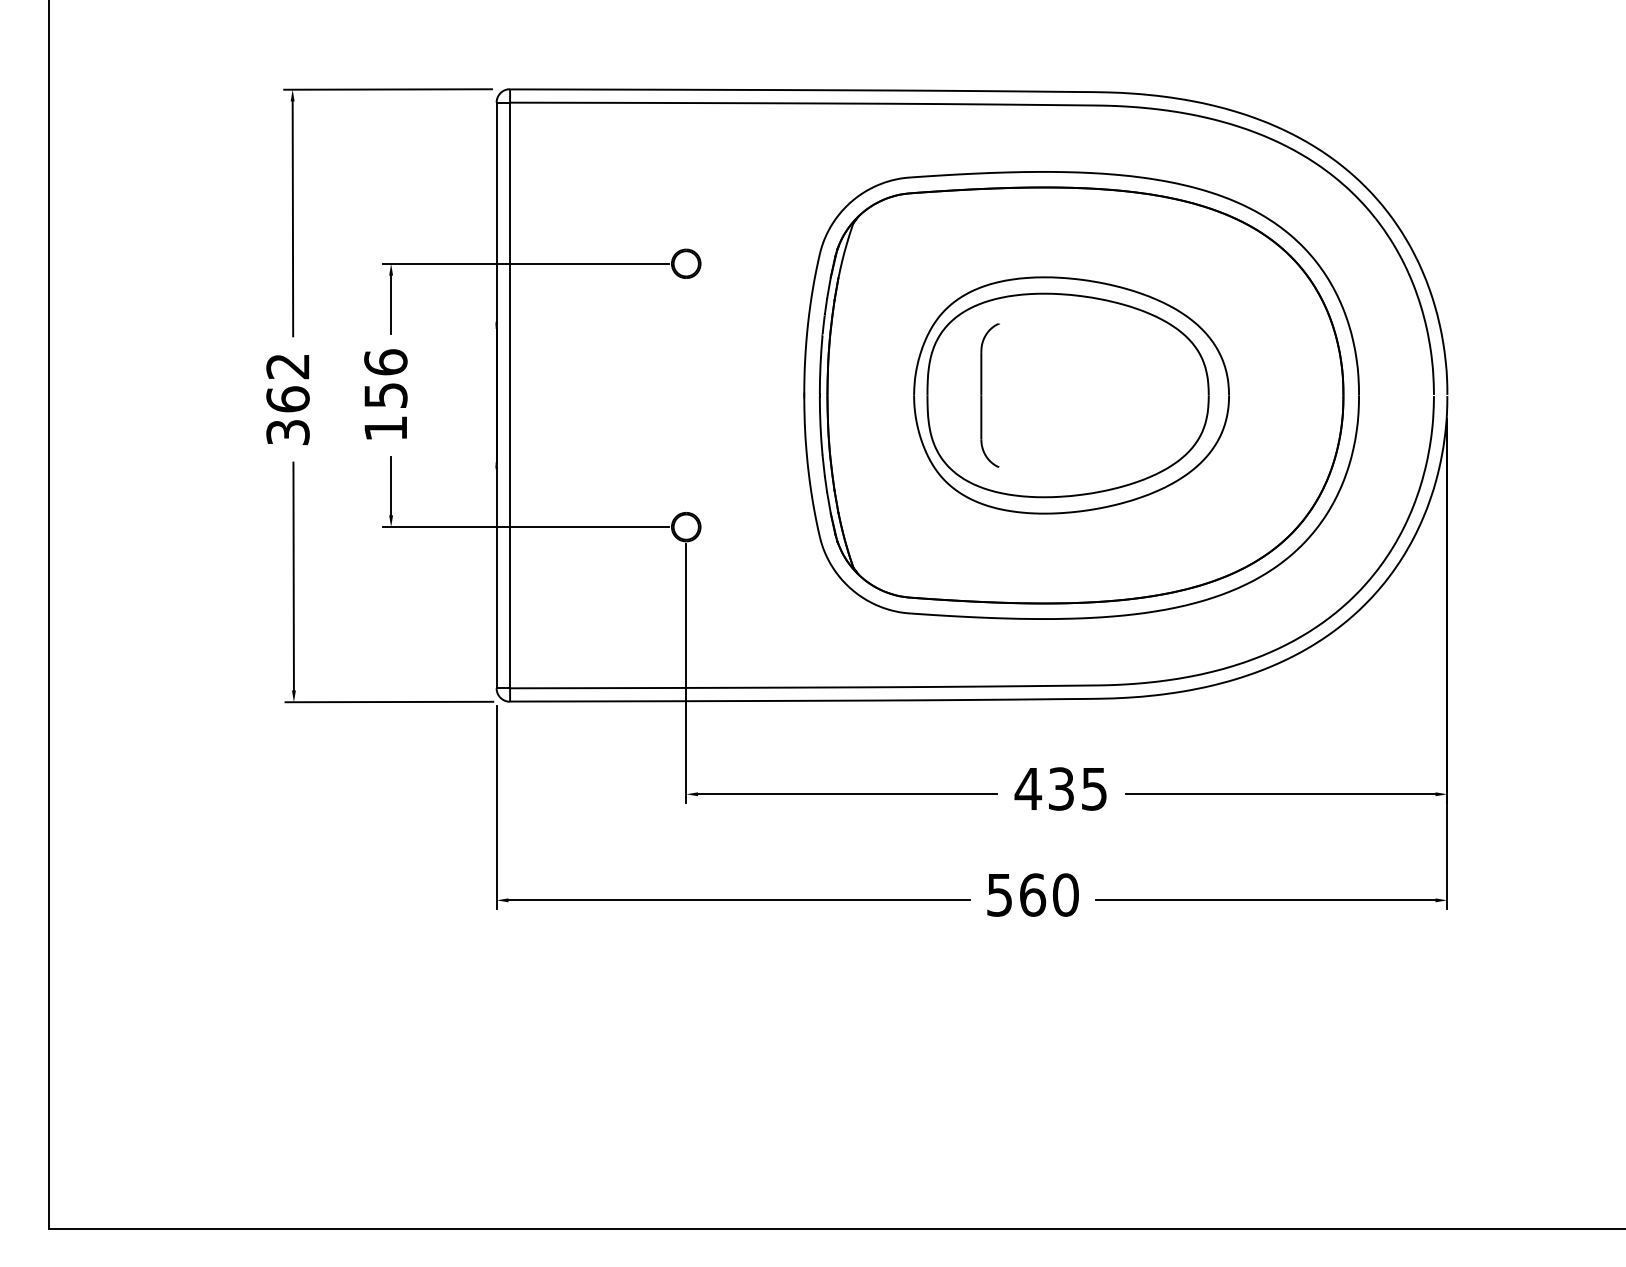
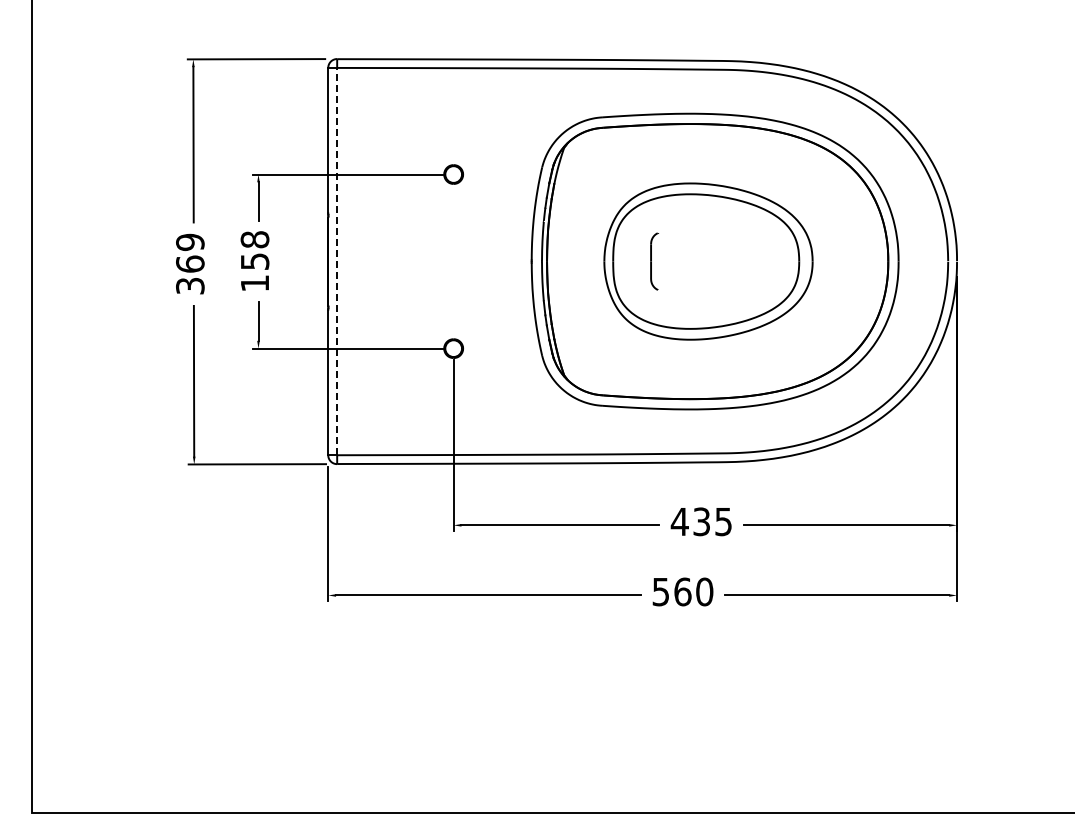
text: (385, 362) -> (254, 239), 156 -> 158
text: (288, 366) -> (190, 242), 362 -> 369
line: (510, 395) -> (337, 261), solid -> dashed
part: (989, 395) -> (654, 261), size x0.6

